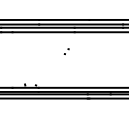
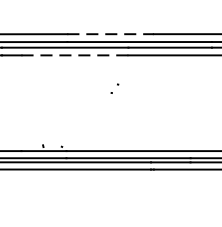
line: (64, 19) -> (111, 33), solid -> dashed
line: (44, 32) -> (76, 55), solid -> dashed

